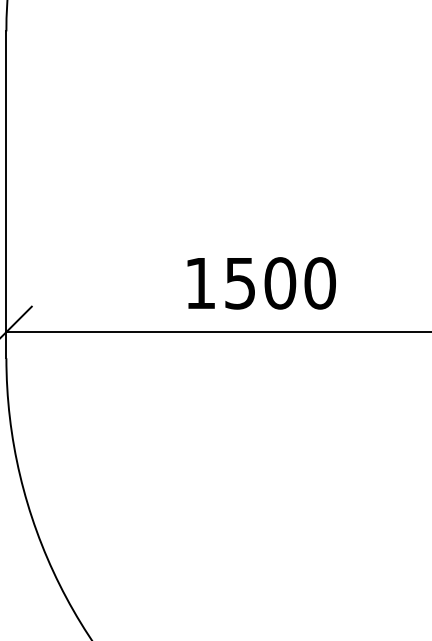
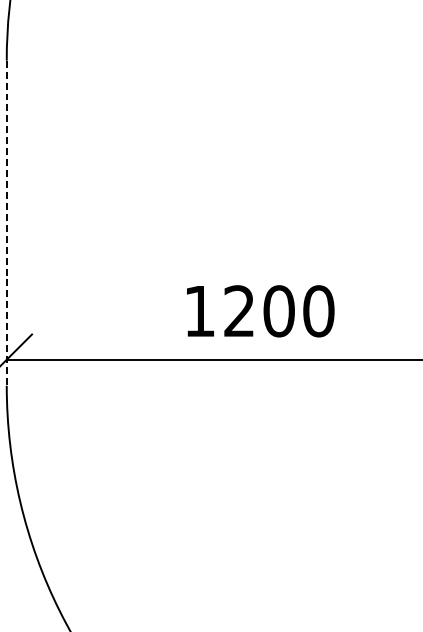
line: (6, 195) -> (6, 223), solid -> dashed
text: (239, 283) -> (238, 311), 1500 -> 1200

